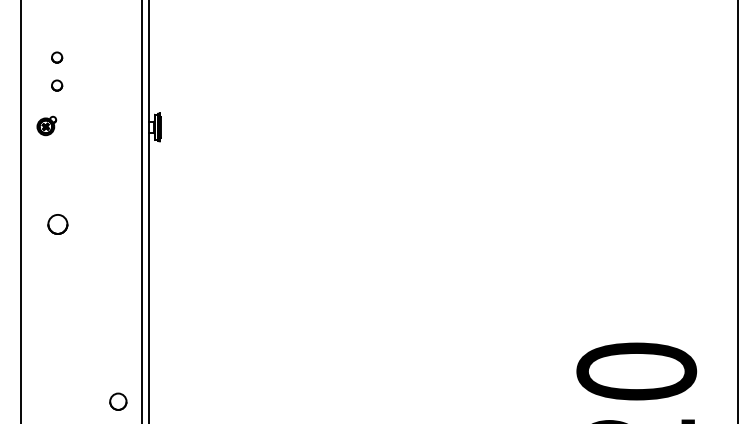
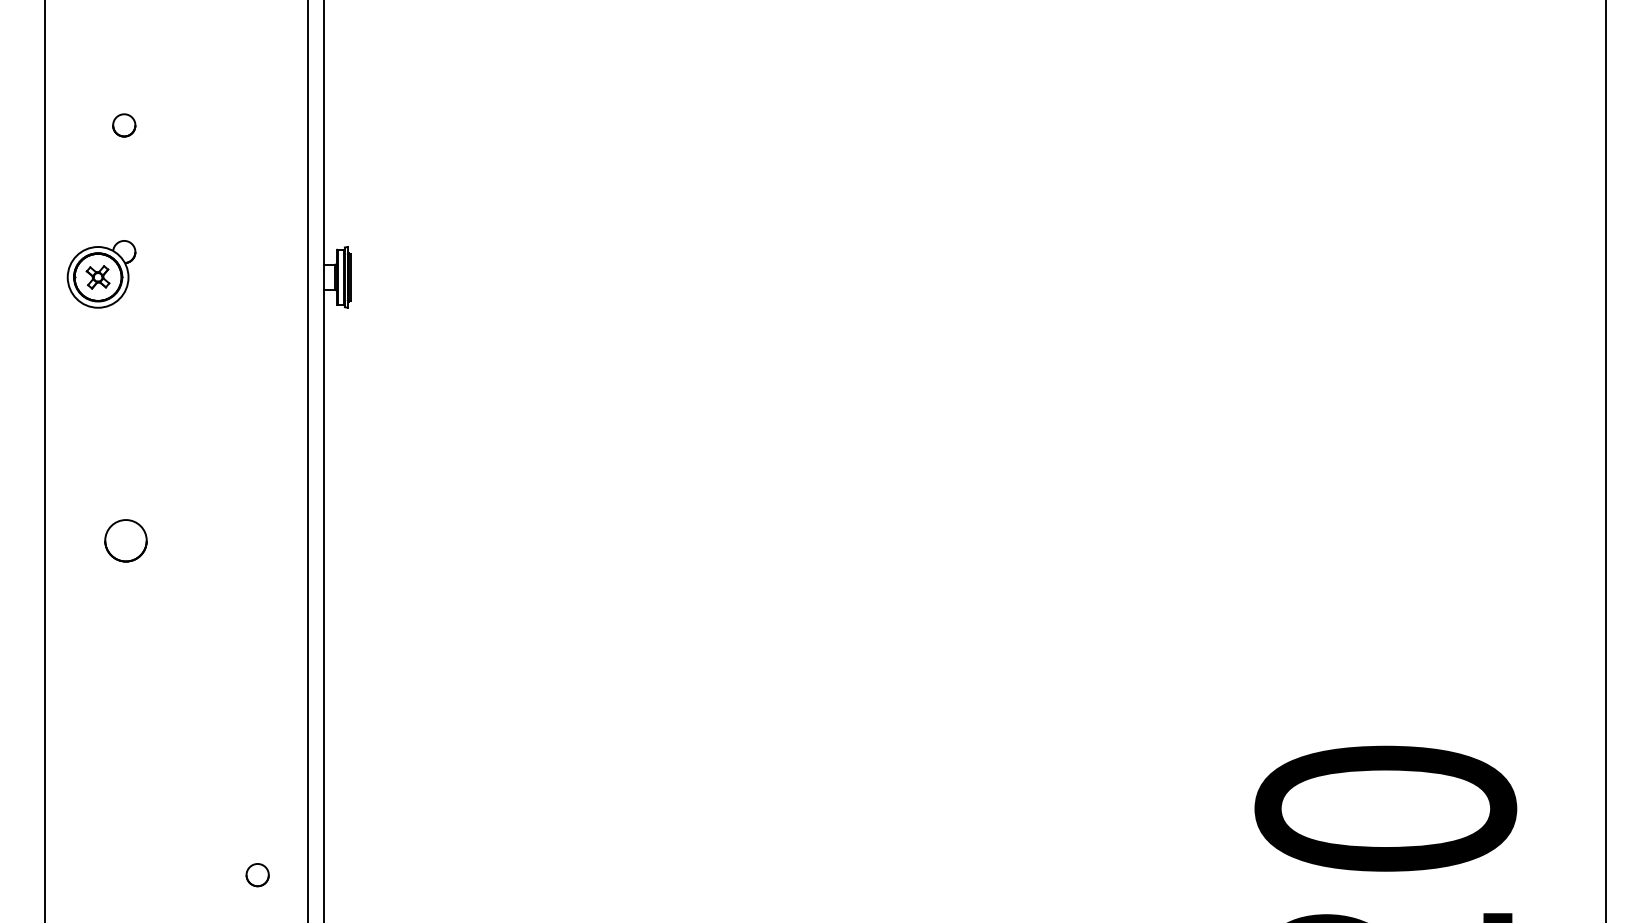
circle: (57, 85) -> (125, 186), removed
part: (46, 125) -> (101, 273), size x1.67
circle: (57, 224) -> (125, 540), moved
circle: (118, 402) -> (257, 876), size x0.62

